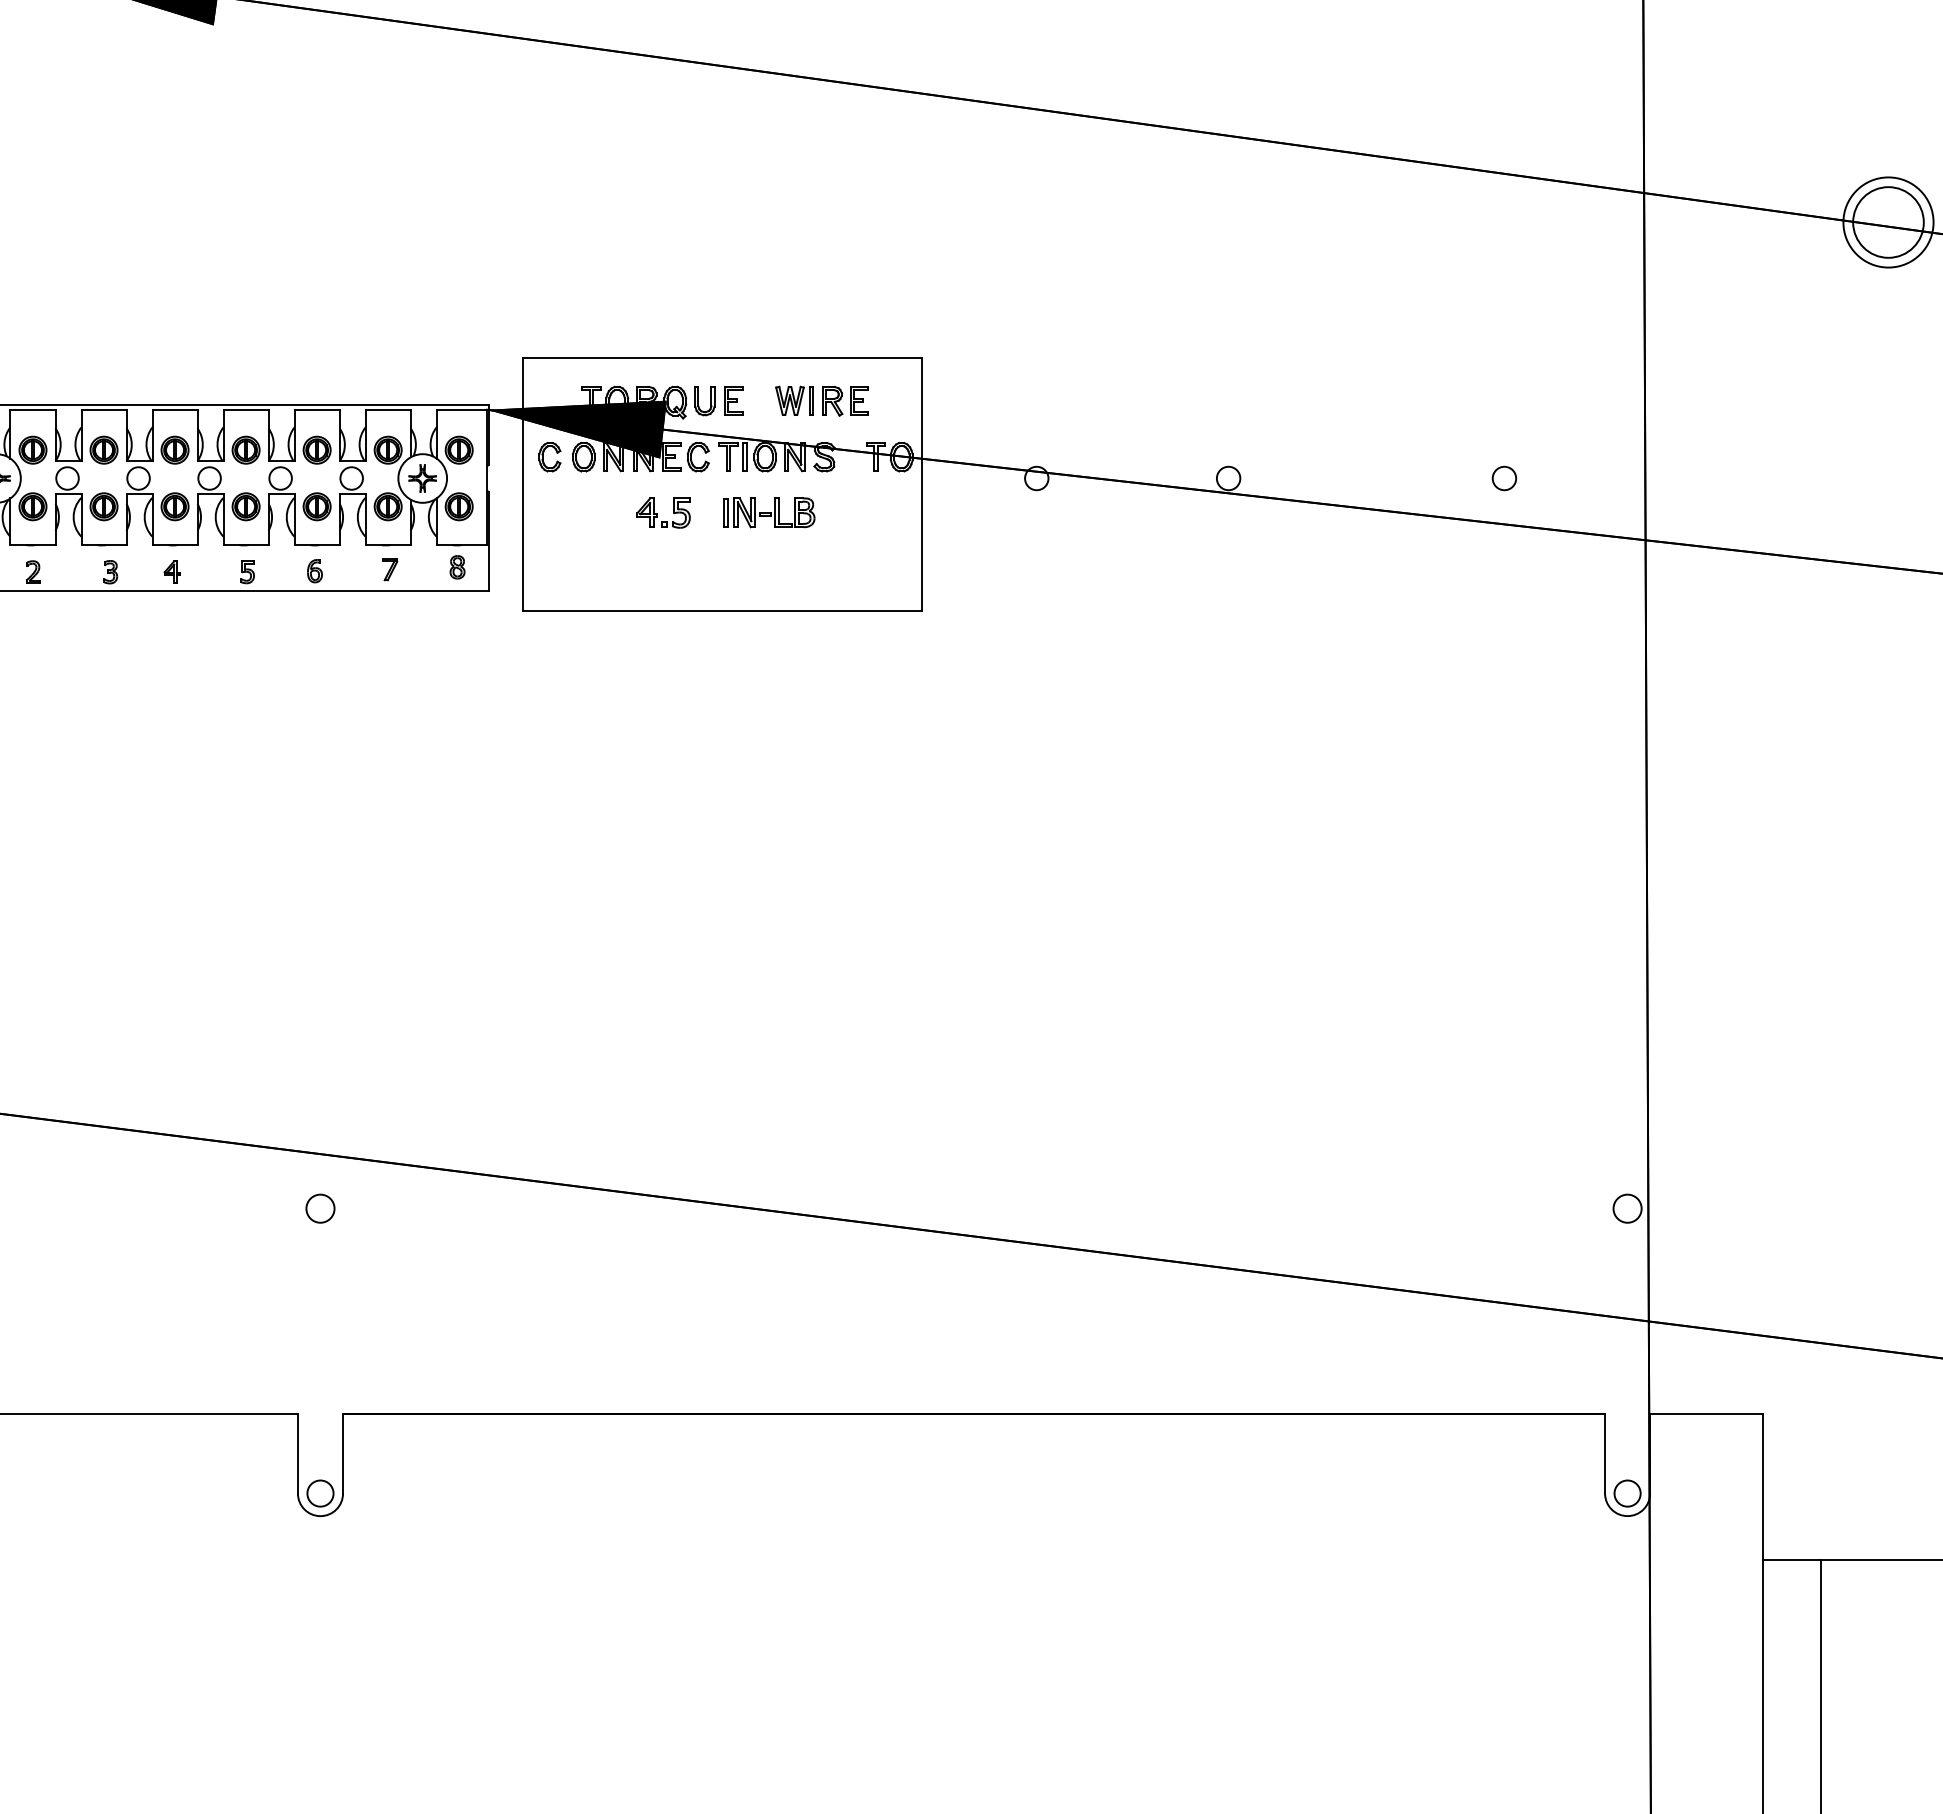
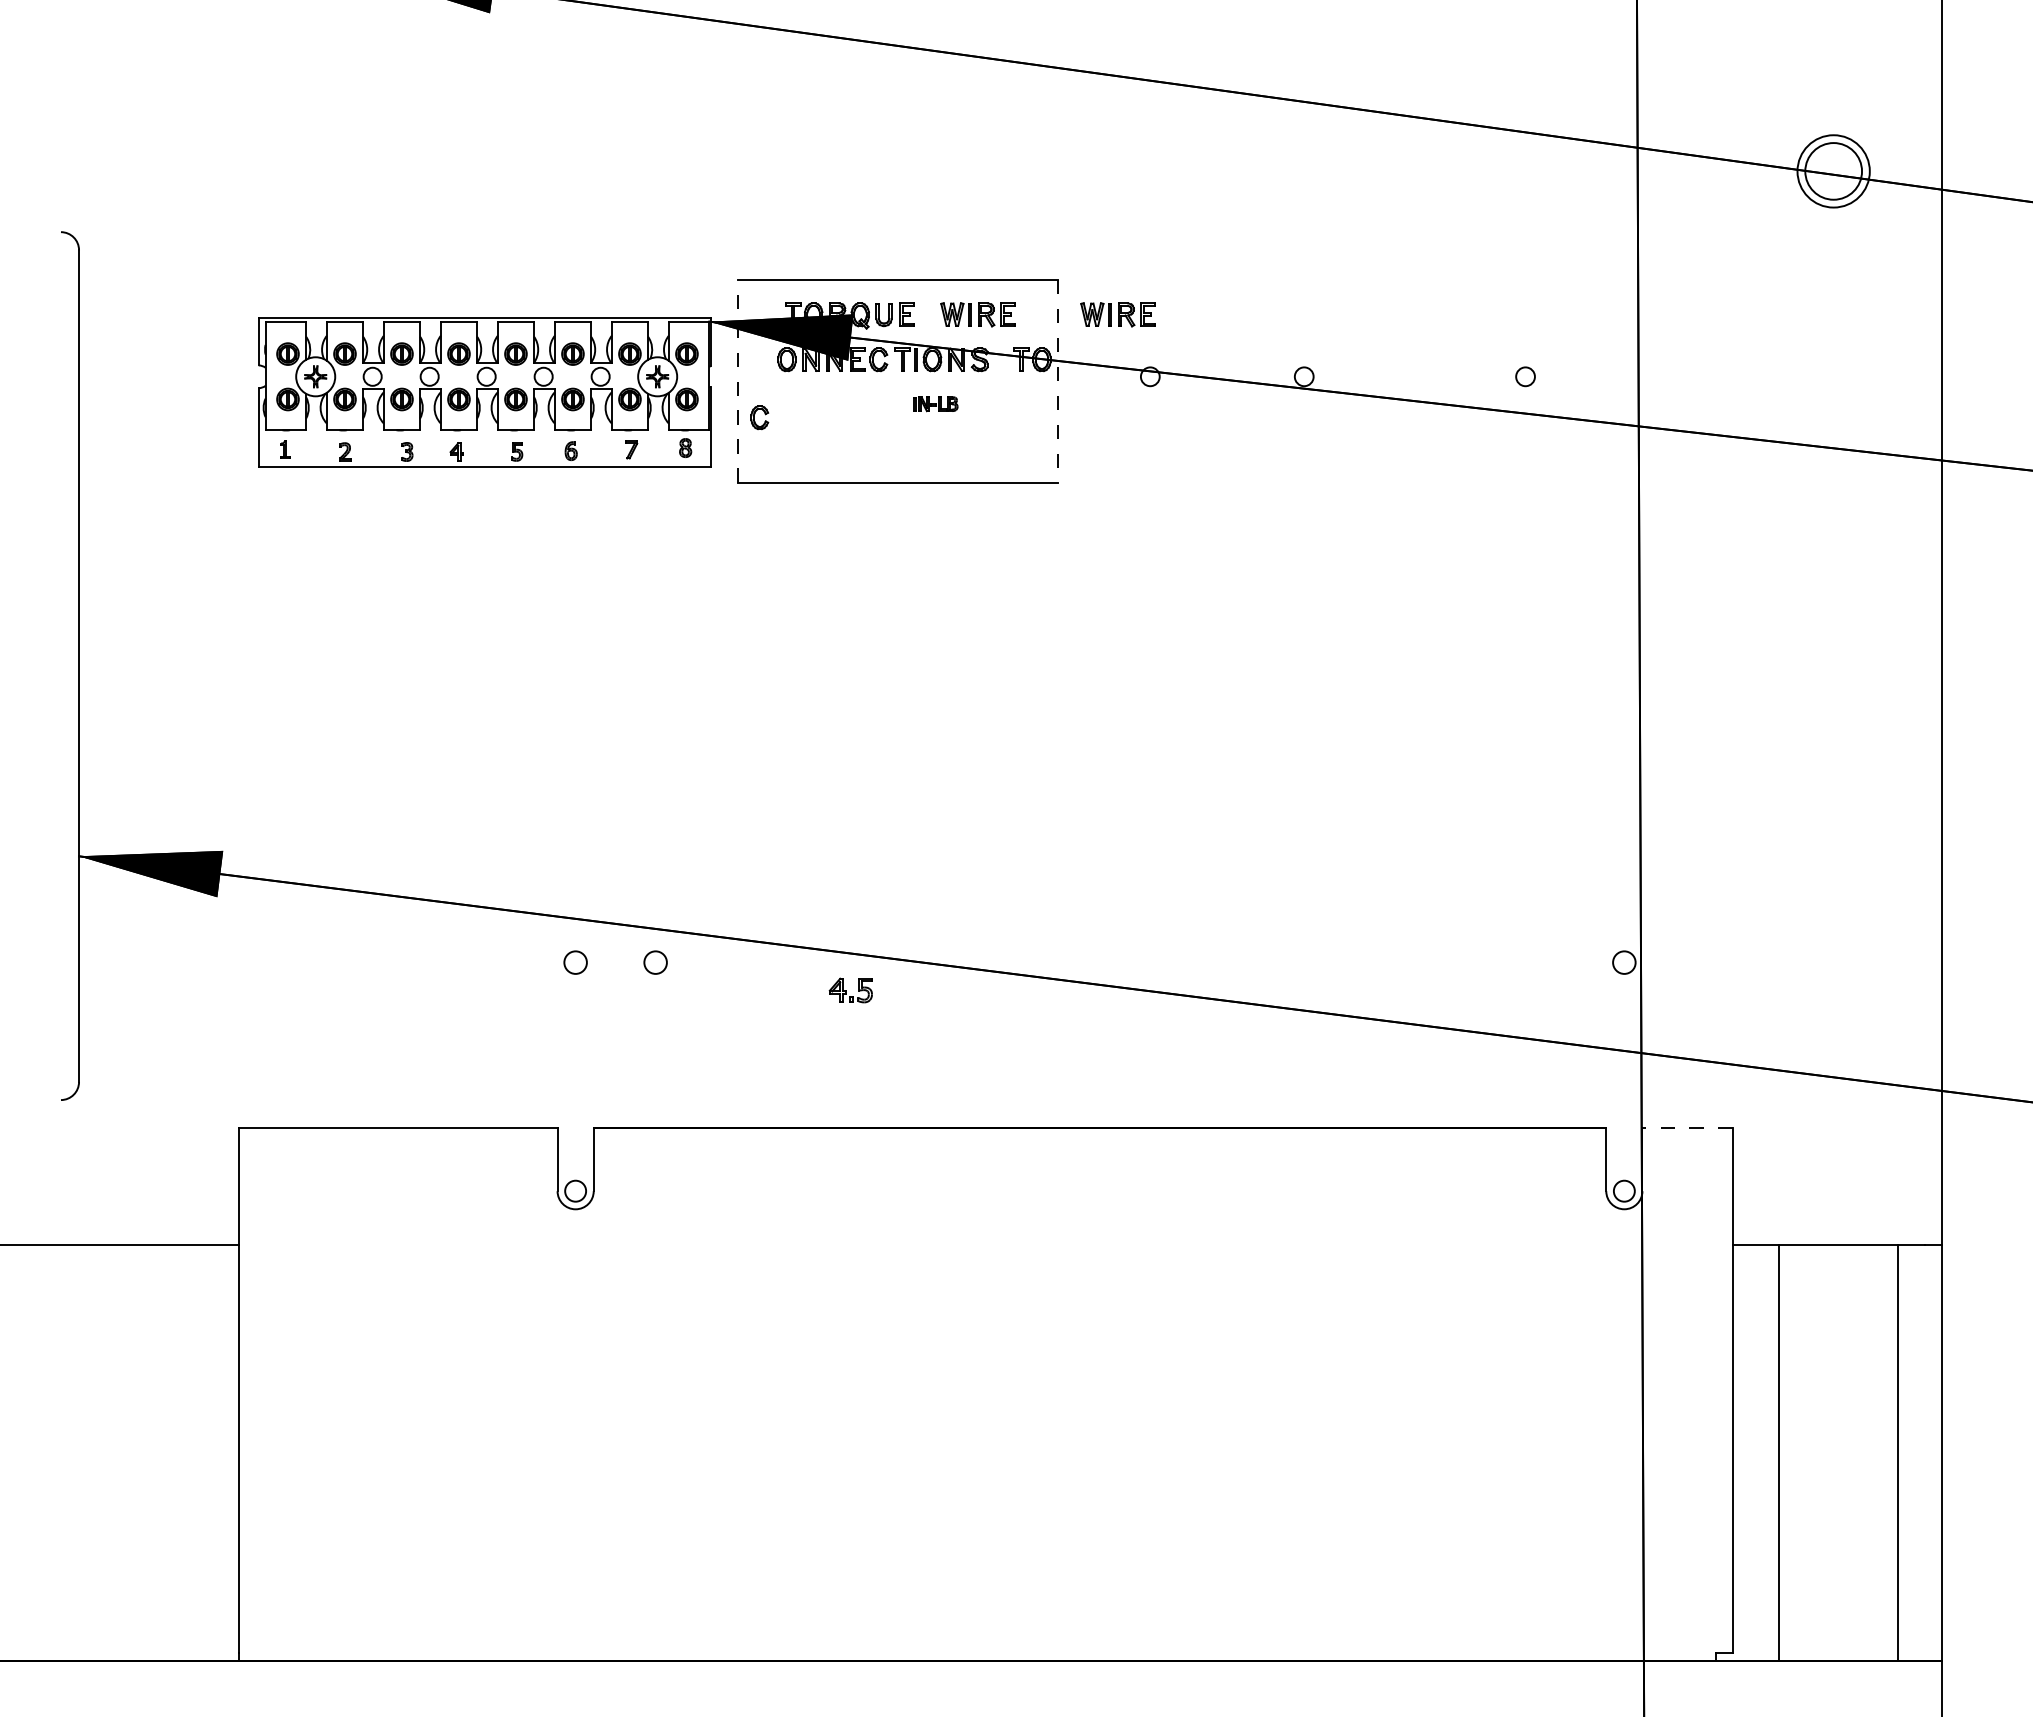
part: (995, 400) -> (1117, 314), added
part: (549, 456) -> (759, 417), moved
line: (523, 483) -> (738, 380), solid -> dashed
line: (922, 484) -> (1058, 381), solid -> dashed
part: (769, 511) -> (935, 403), size x0.6
part: (663, 513) -> (850, 990), moved
circle: (420, 1208) -> (655, 962), added
line: (1706, 1414) -> (1687, 1127), solid -> dashed

